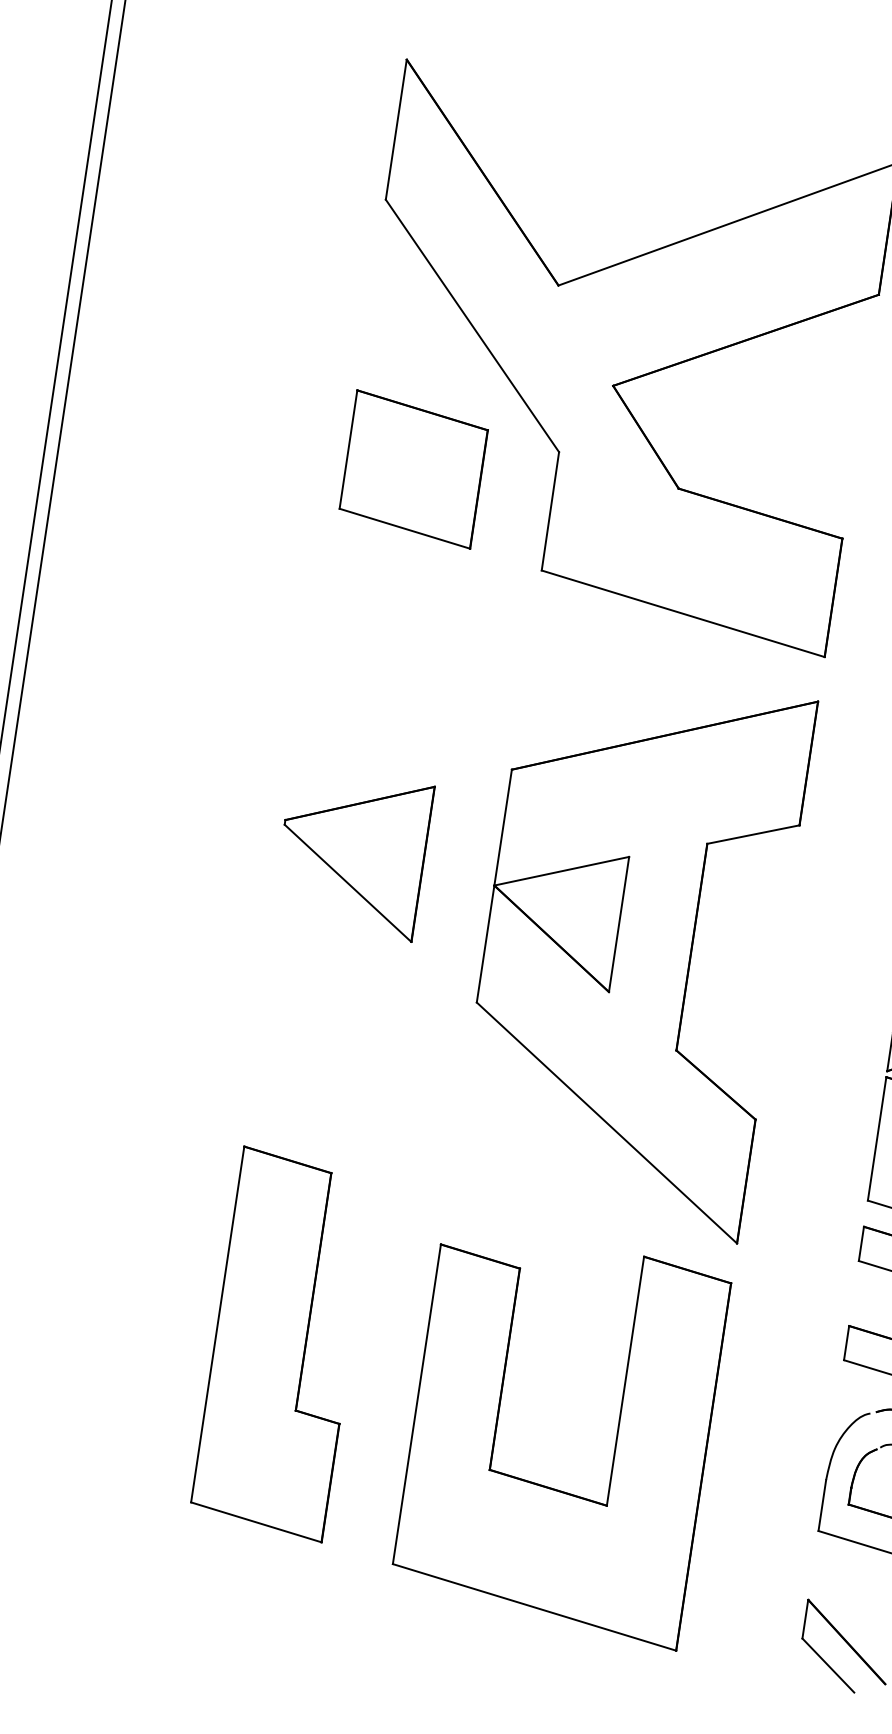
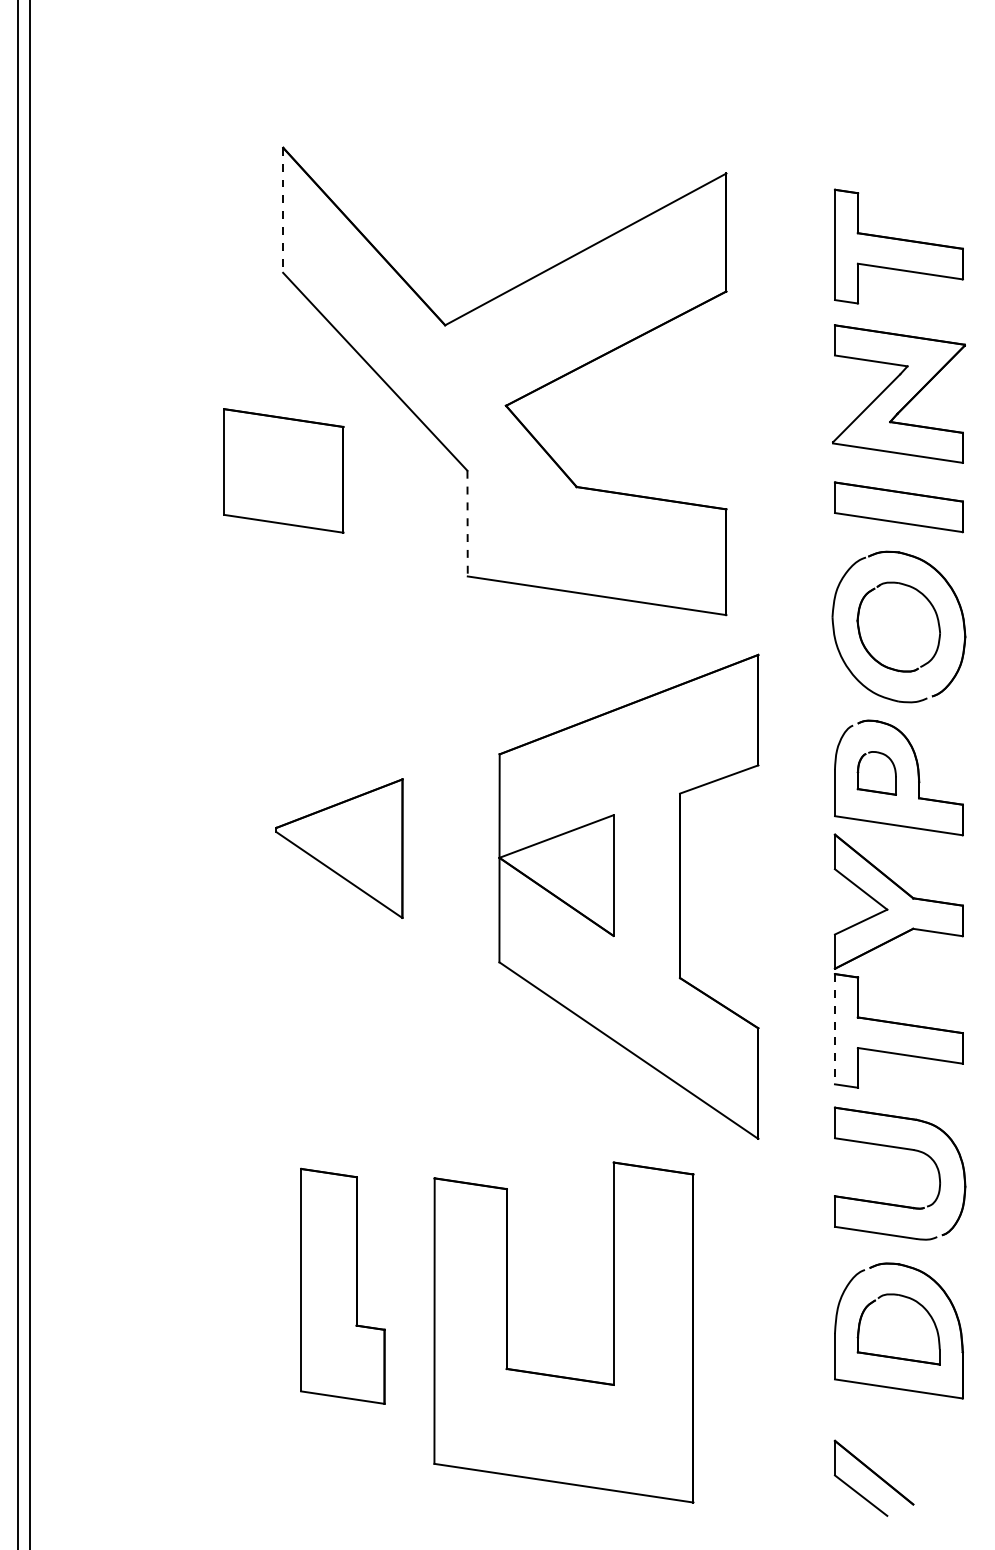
line: (396, 129) -> (283, 210), solid -> dashed
part: (413, 469) -> (283, 470), moved
line: (550, 511) -> (467, 523), solid -> dashed
part: (632, 950) -> (628, 896), moved
line: (876, 1139) -> (834, 1029), solid -> dashed
part: (282, 1344) -> (342, 1286), size x0.7
part: (541, 1483) -> (553, 1374), moved

